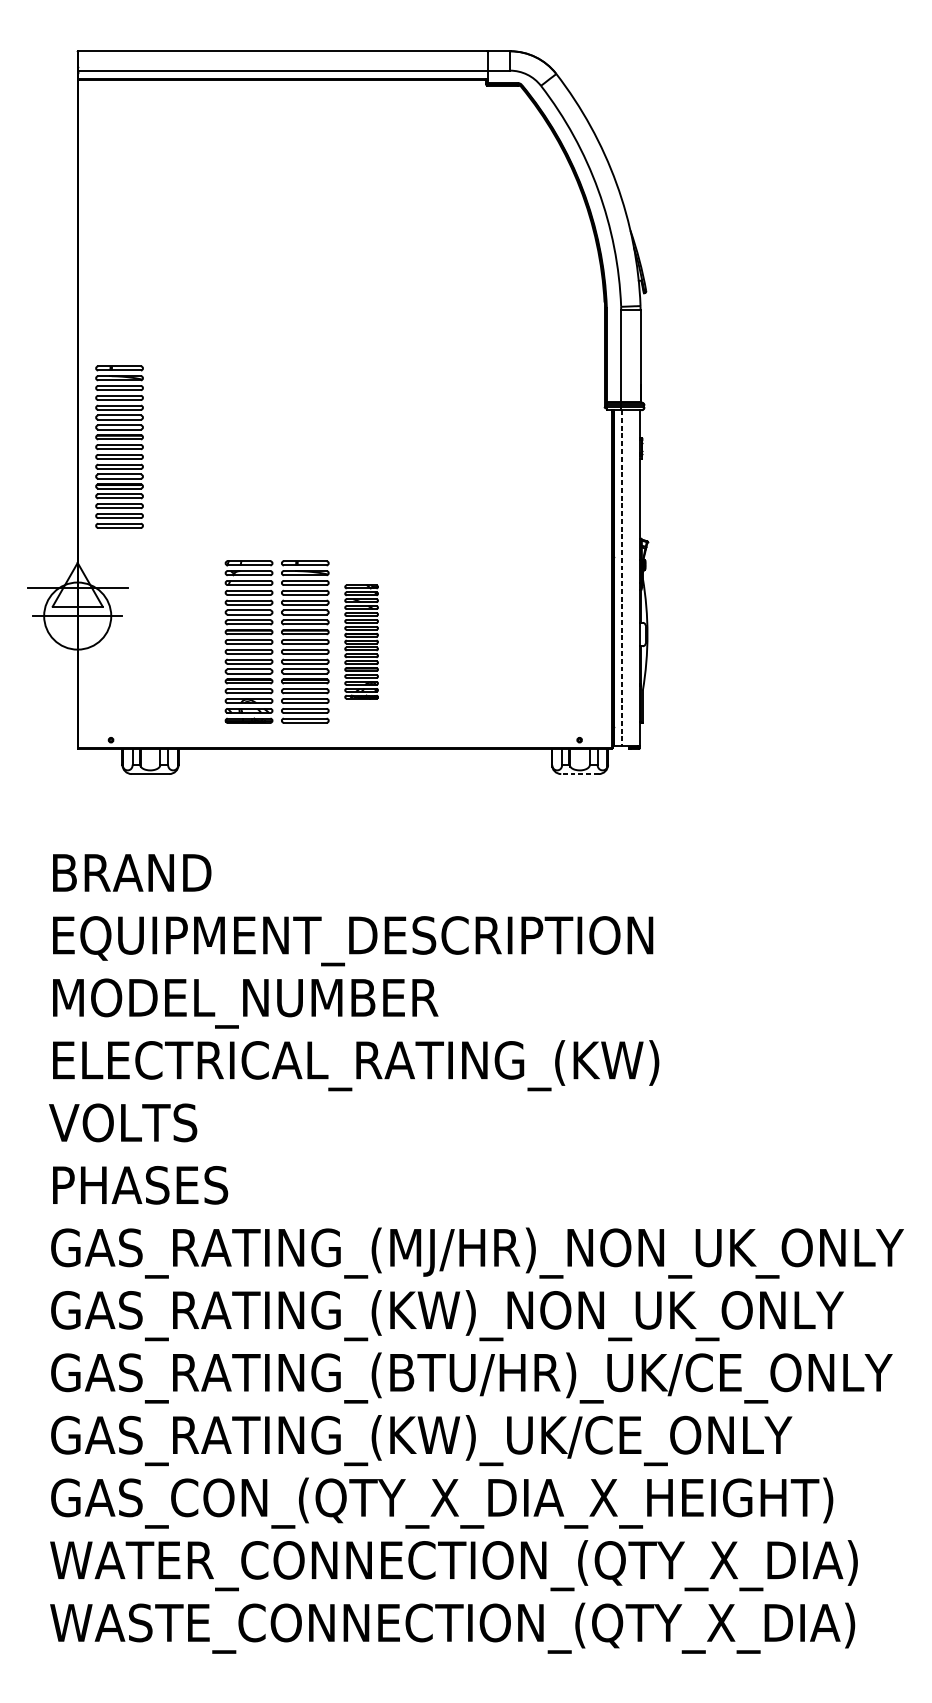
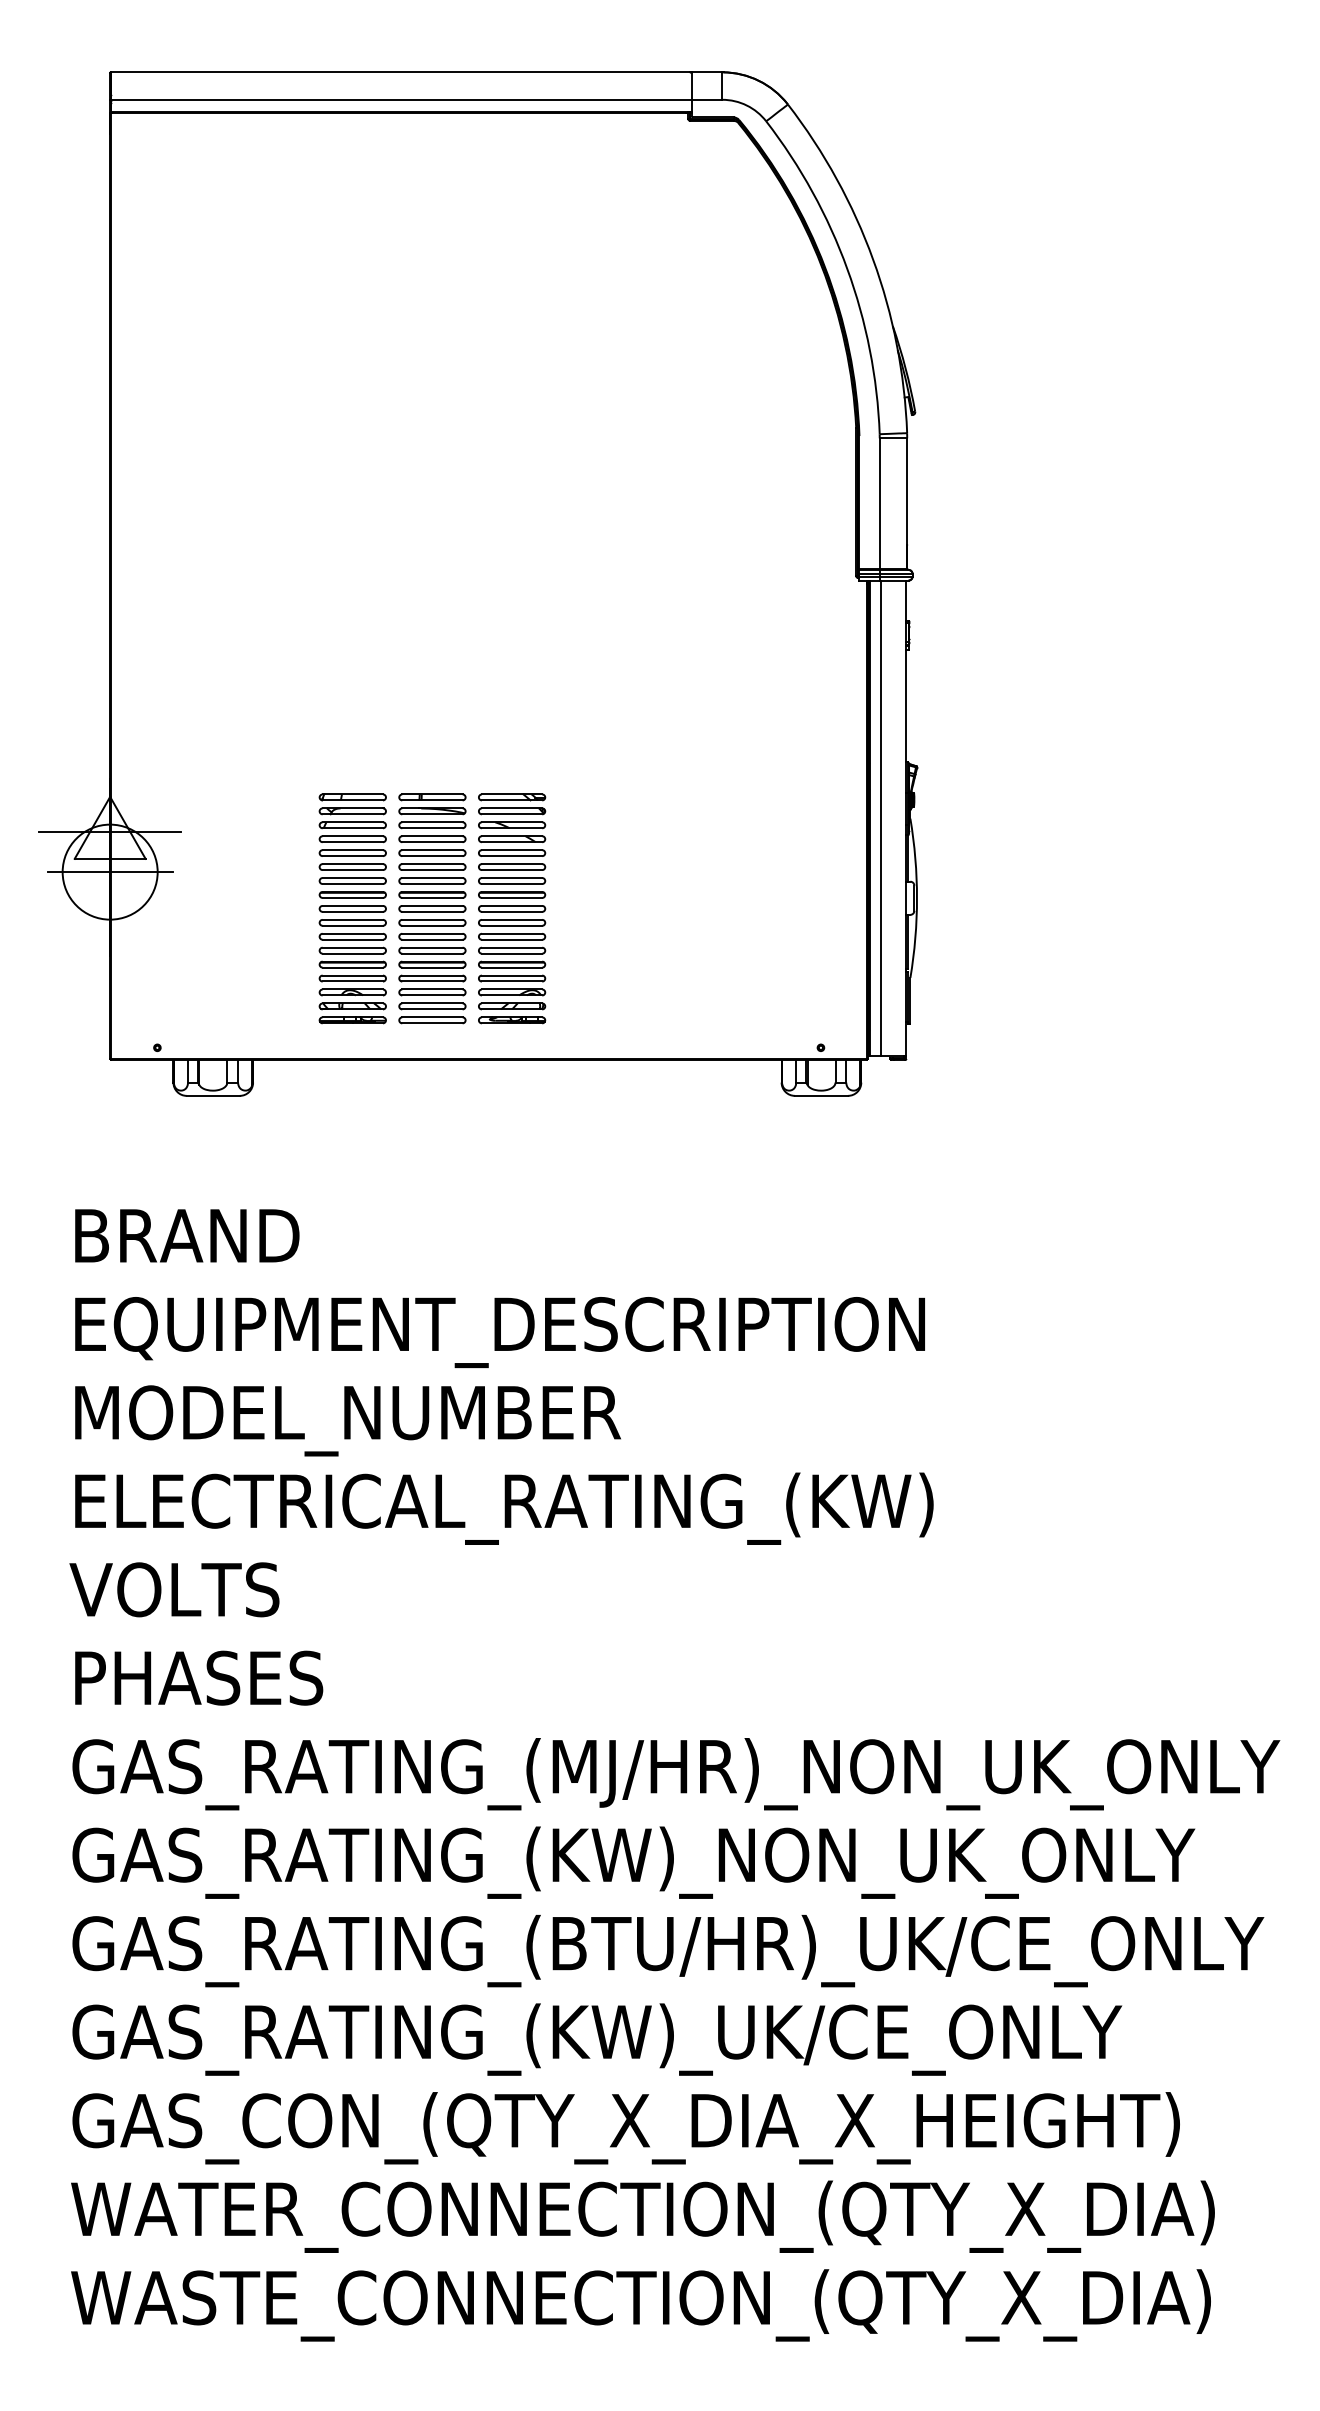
part: (119, 446) -> (169, 632), removed
line: (622, 578) -> (881, 818), dashed -> solid
part: (361, 641) -> (512, 908), size x1.43
line: (580, 773) -> (821, 1095), dashed -> solid

